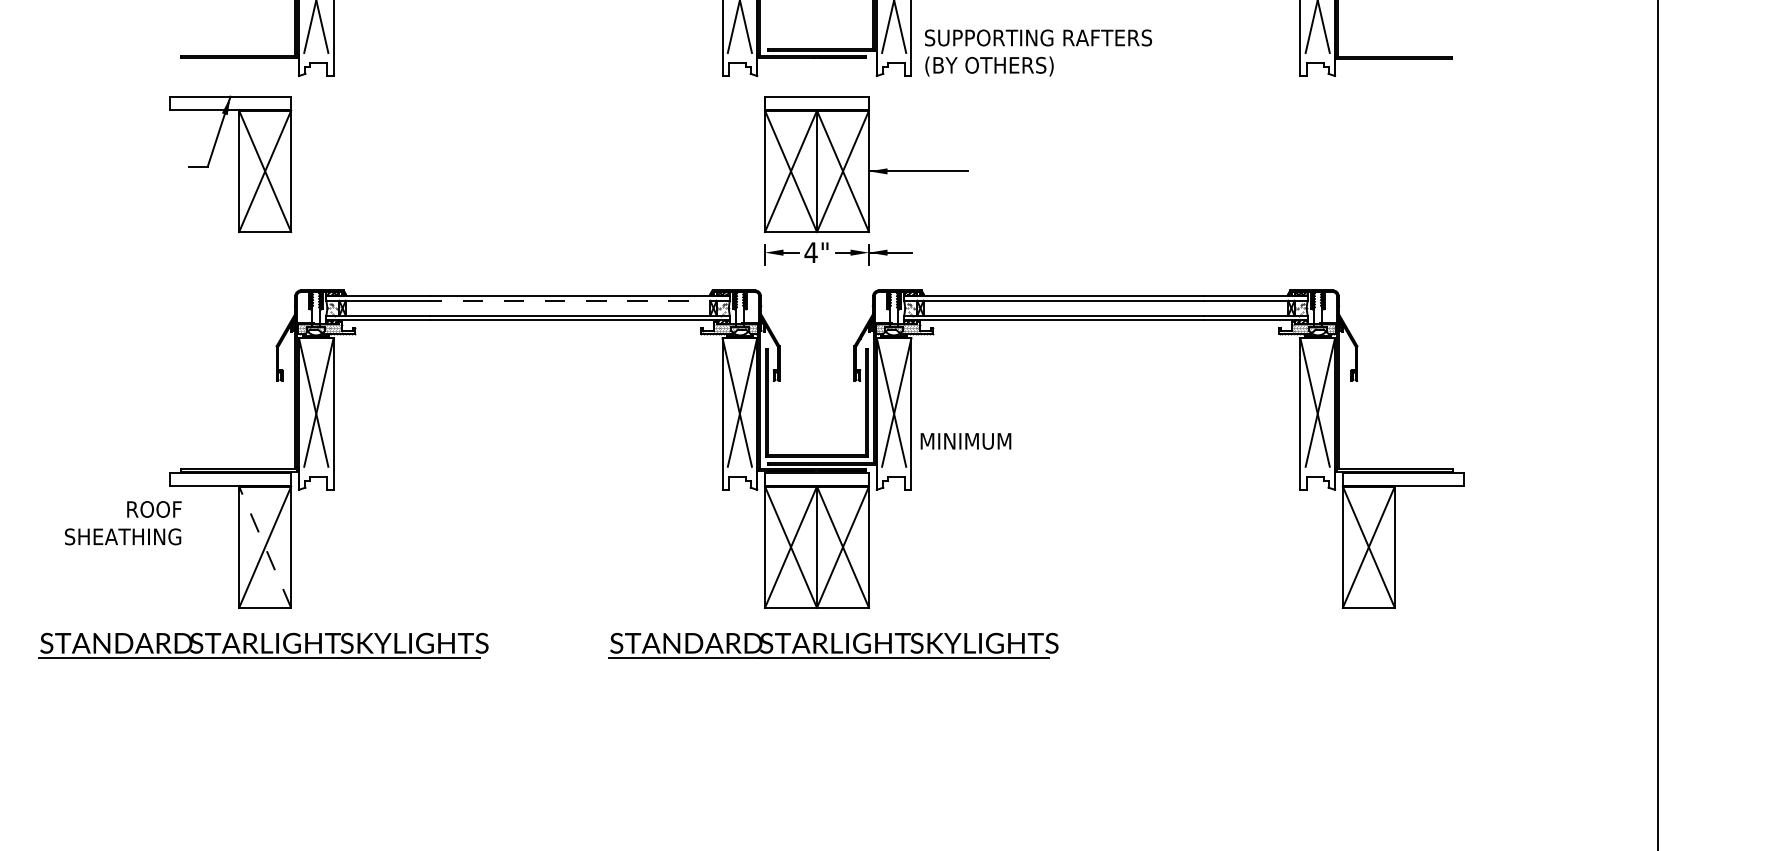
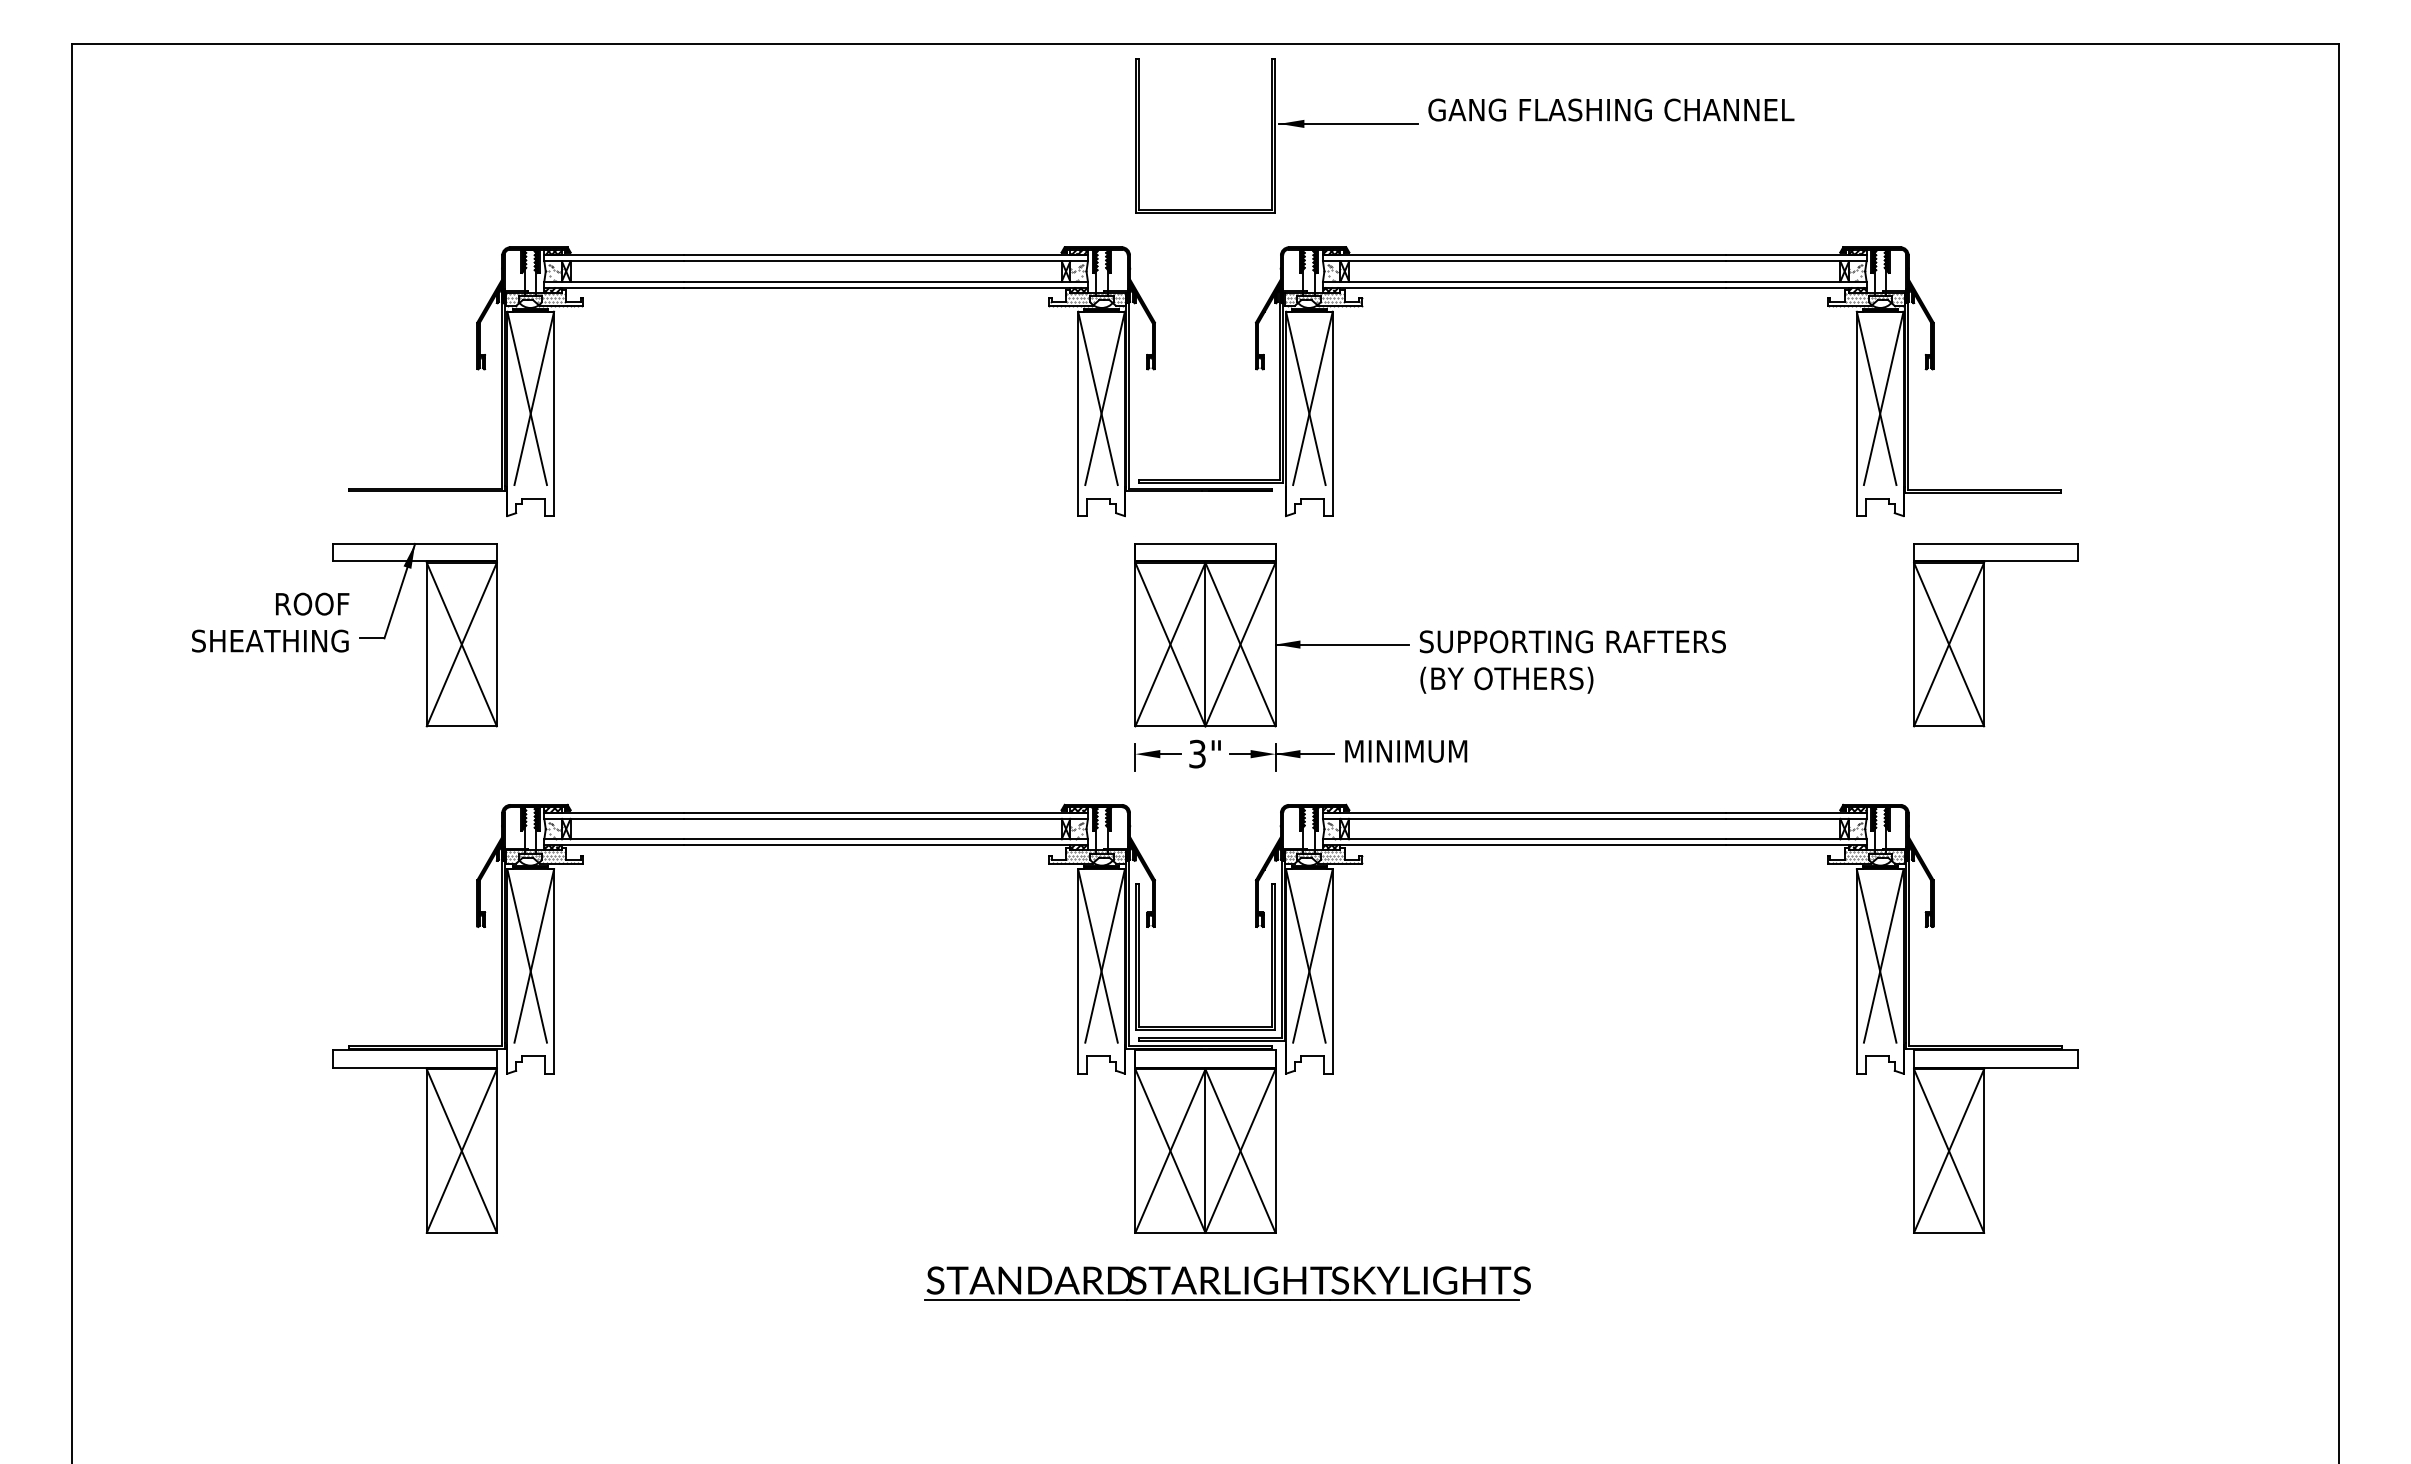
text: (1038, 52) -> (1572, 661), moved
part: (1395, 164) -> (1984, 635), added
text: (811, 252) -> (1197, 753), 4" -> 3"
line: (580, 300) -> (886, 818), dashed -> solid
text: (966, 441) -> (1406, 751), moved
text: (123, 523) -> (270, 622), moved
line: (264, 547) -> (461, 1151), dashed -> solid
part: (263, 645) -> (459, 1283), removed

